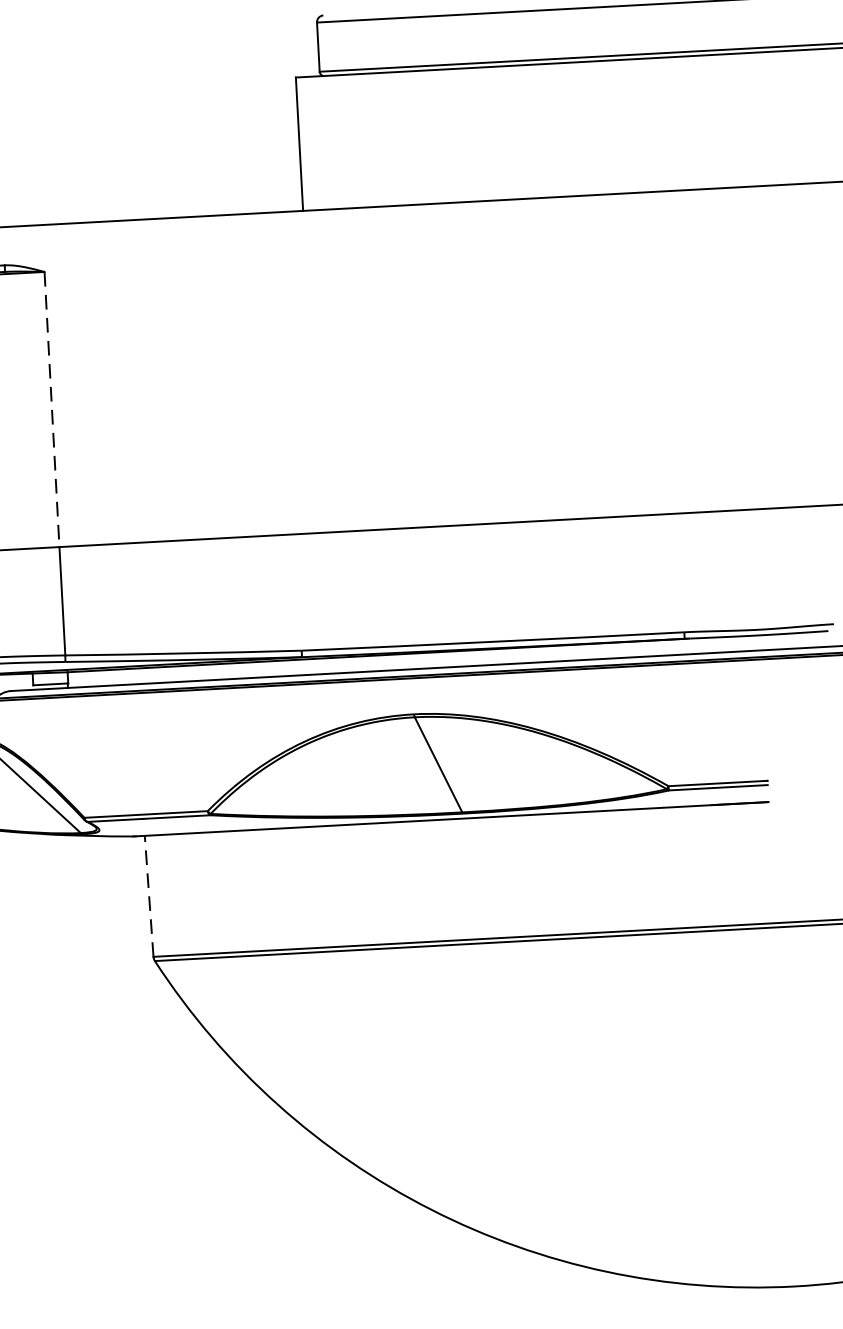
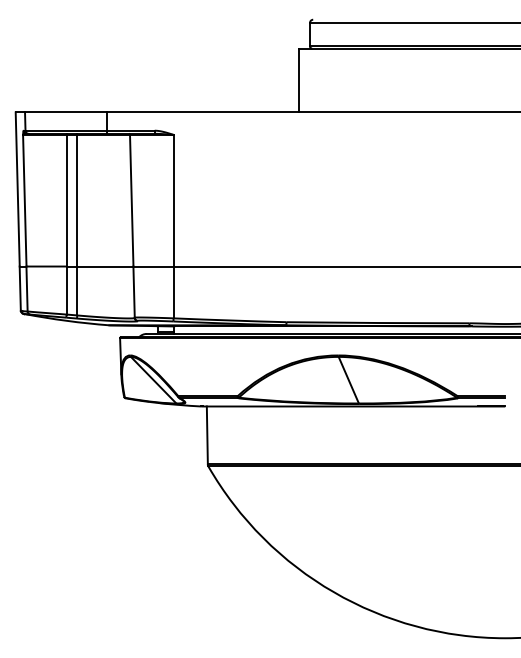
line: (51, 409) -> (173, 200), dashed -> solid
line: (149, 896) -> (207, 435), dashed -> solid

